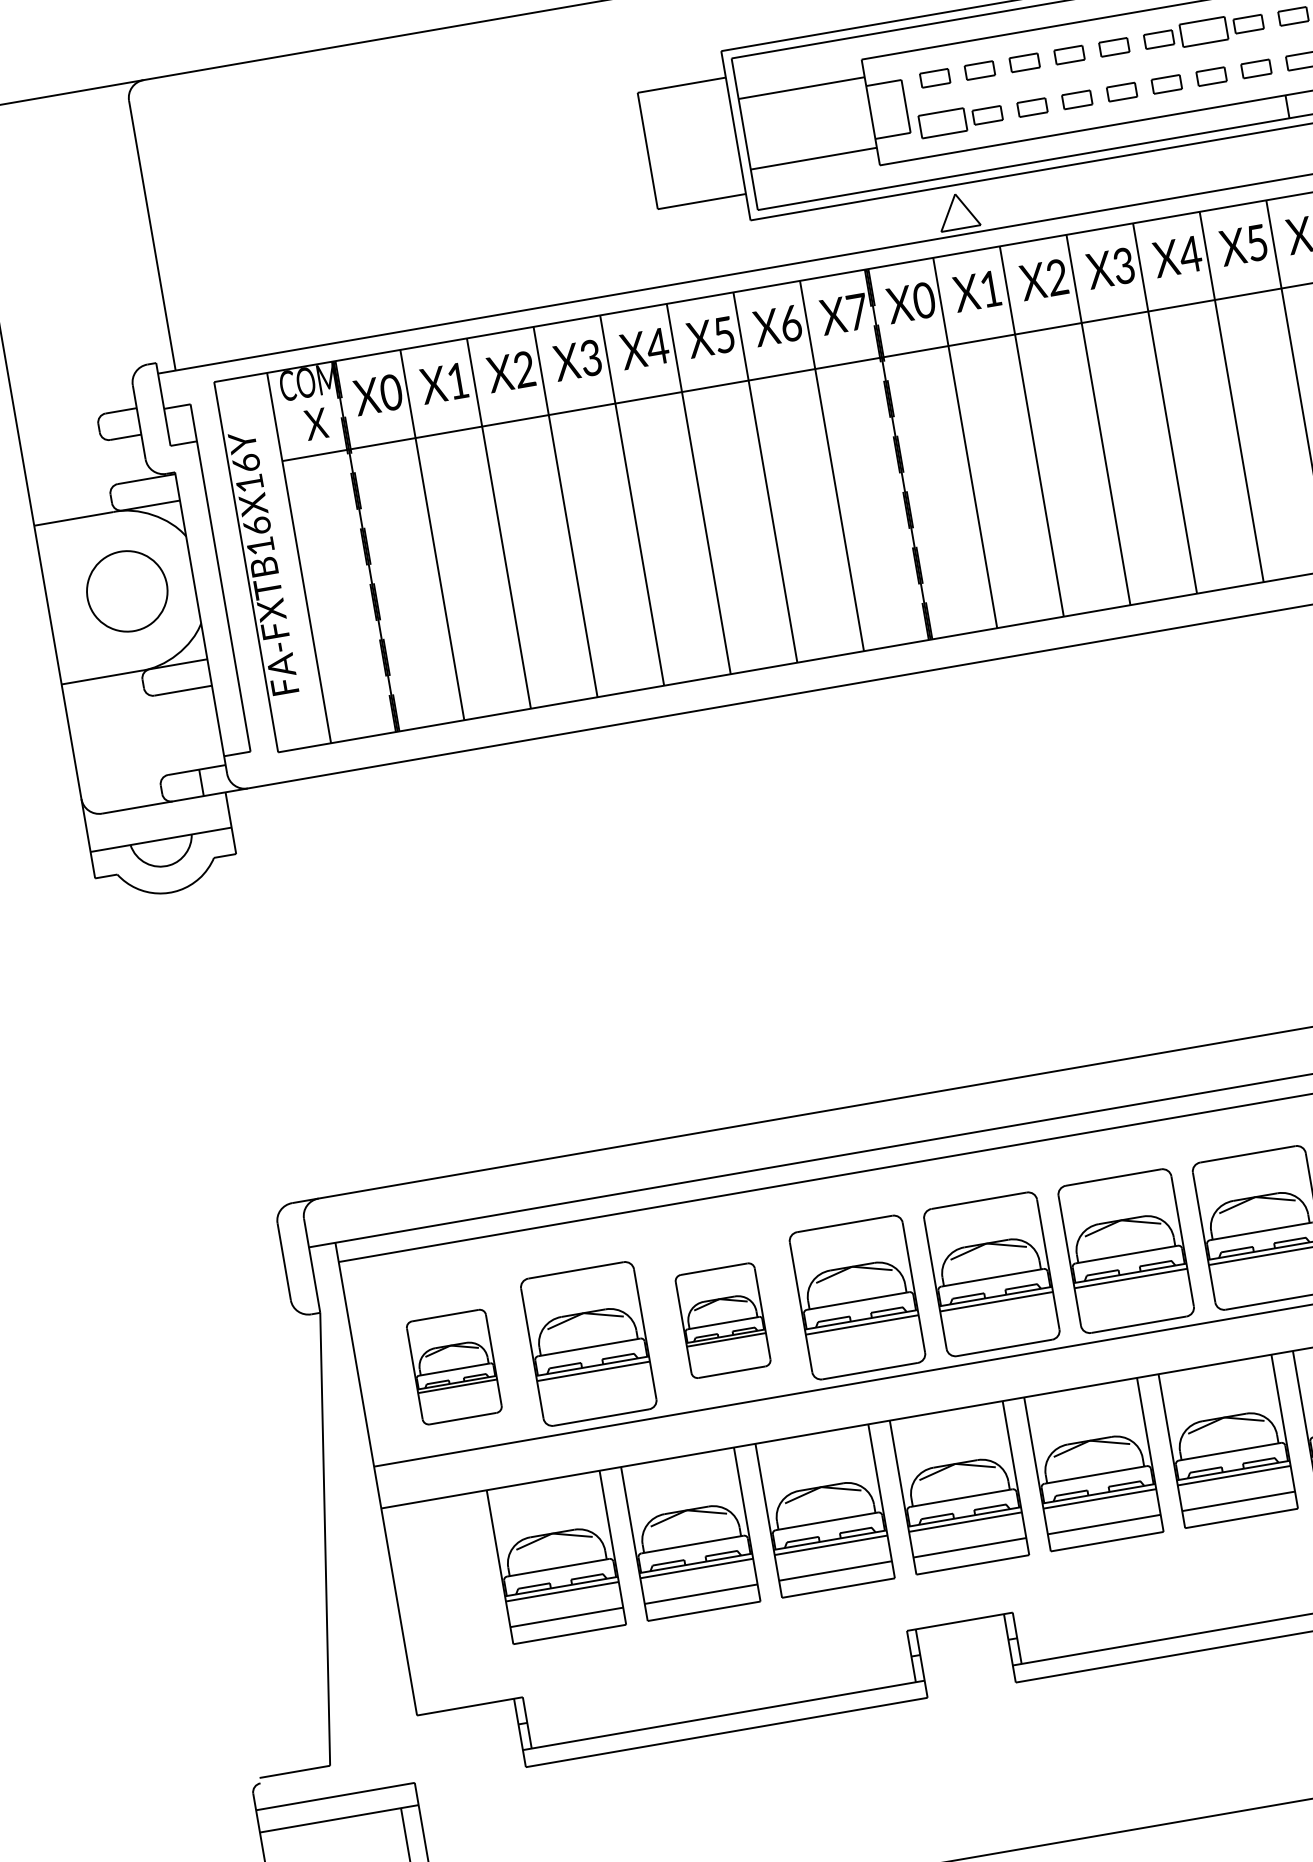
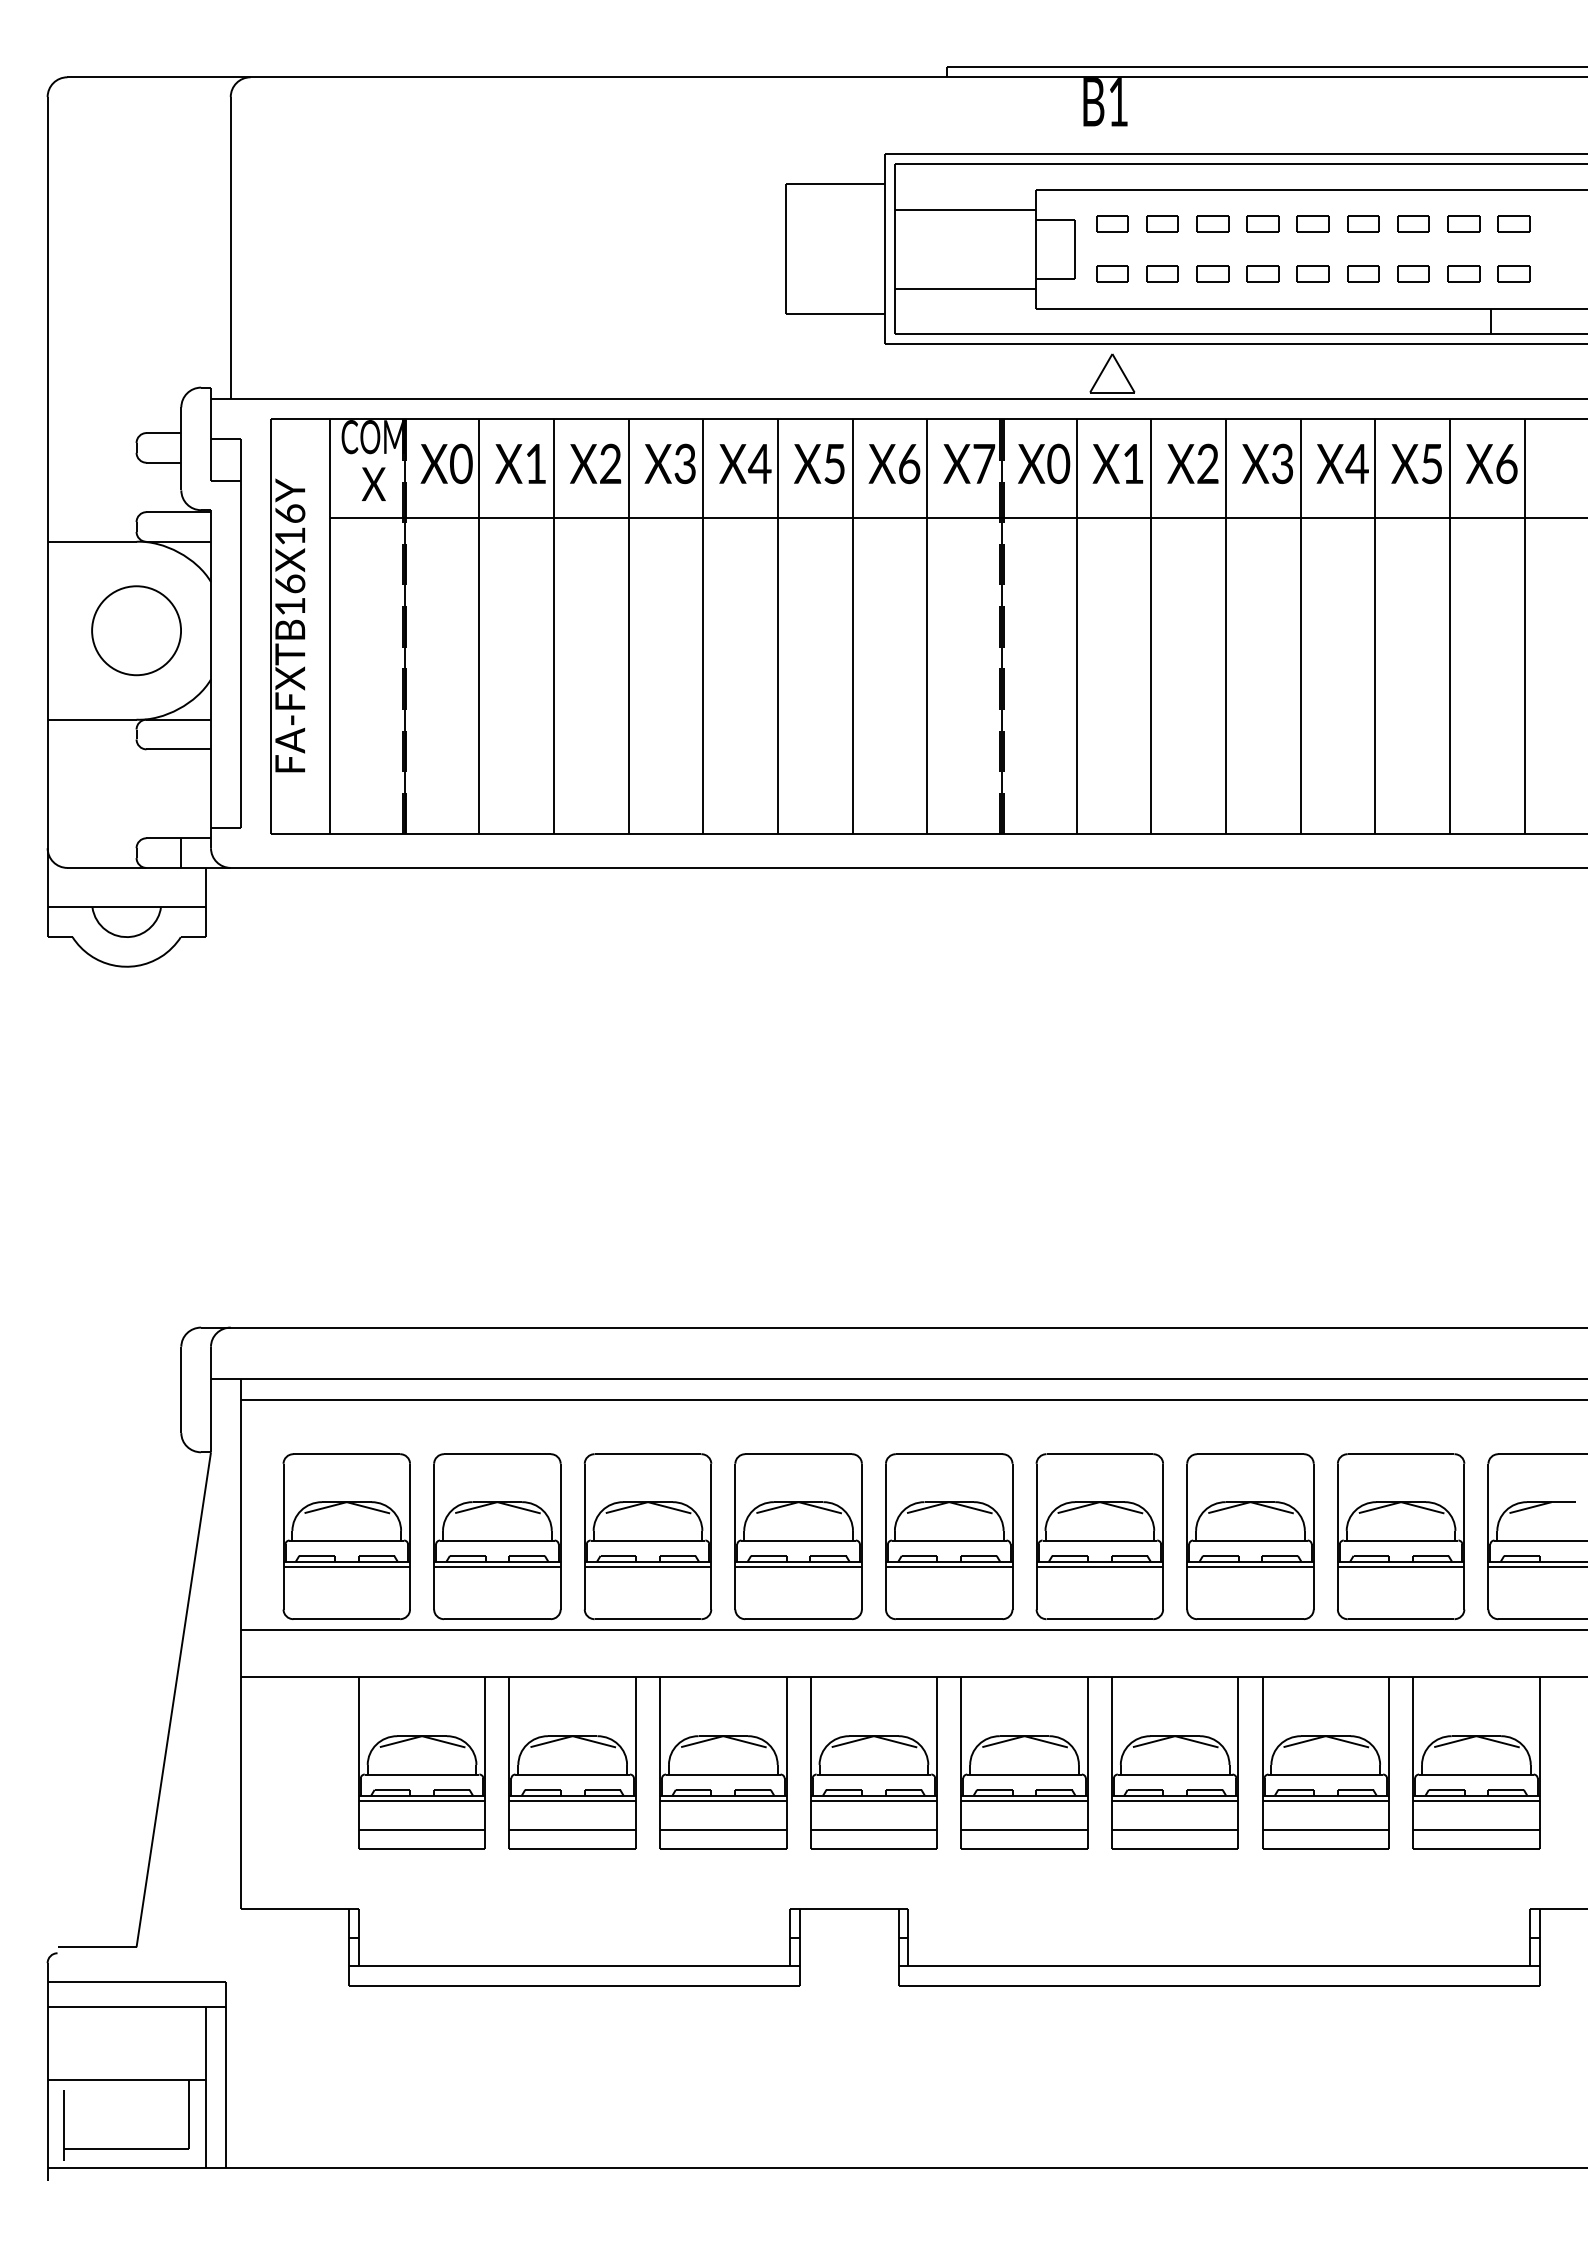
part: (1203, 31) -> (1413, 223), size x0.62
part: (942, 122) -> (1112, 273), size x0.62
part: (722, 1320) -> (647, 1536), size x1.43
part: (454, 1367) -> (346, 1536), size x1.43

